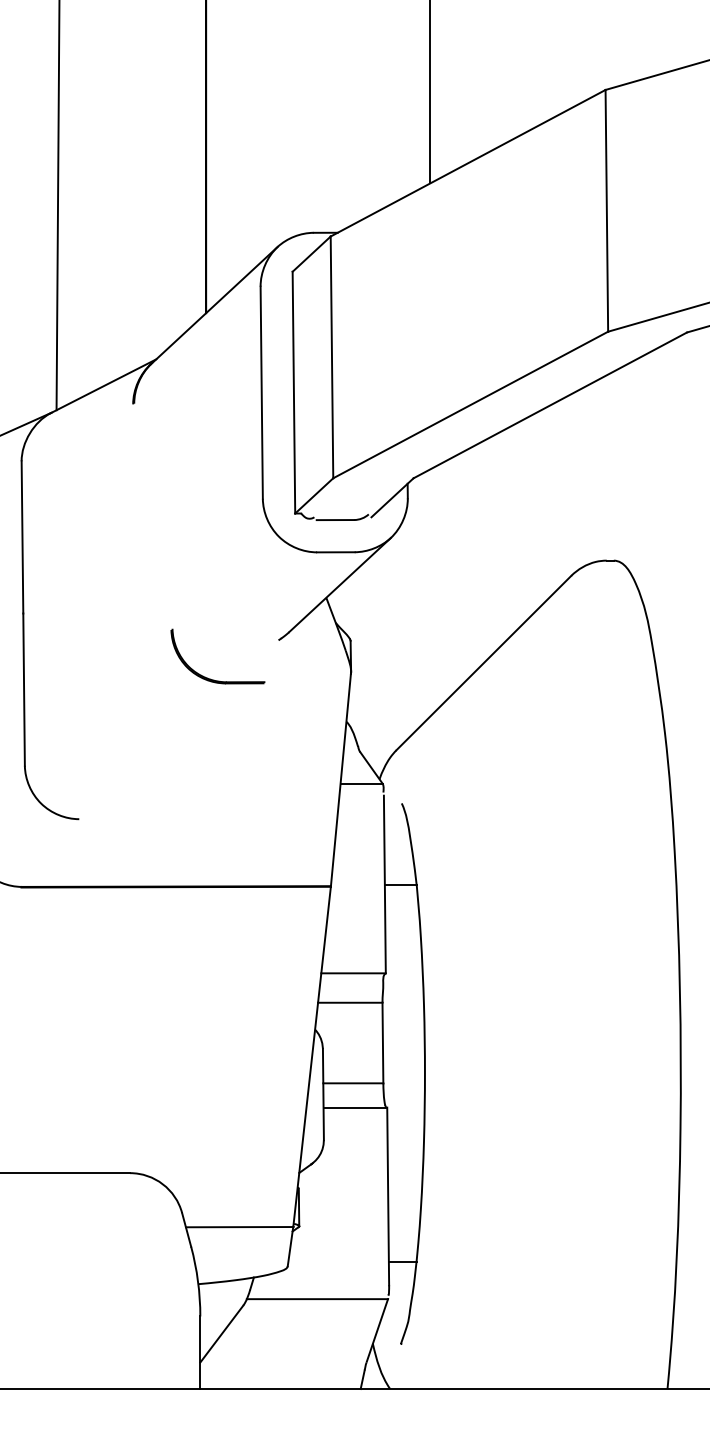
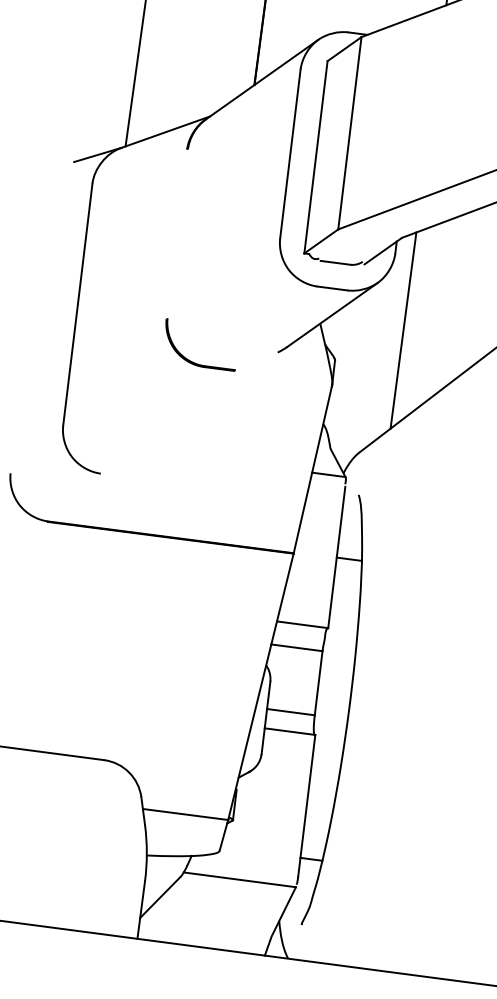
line: (430, 592) -> (403, 330), added
part: (210, 678) -> (192, 361), moved

